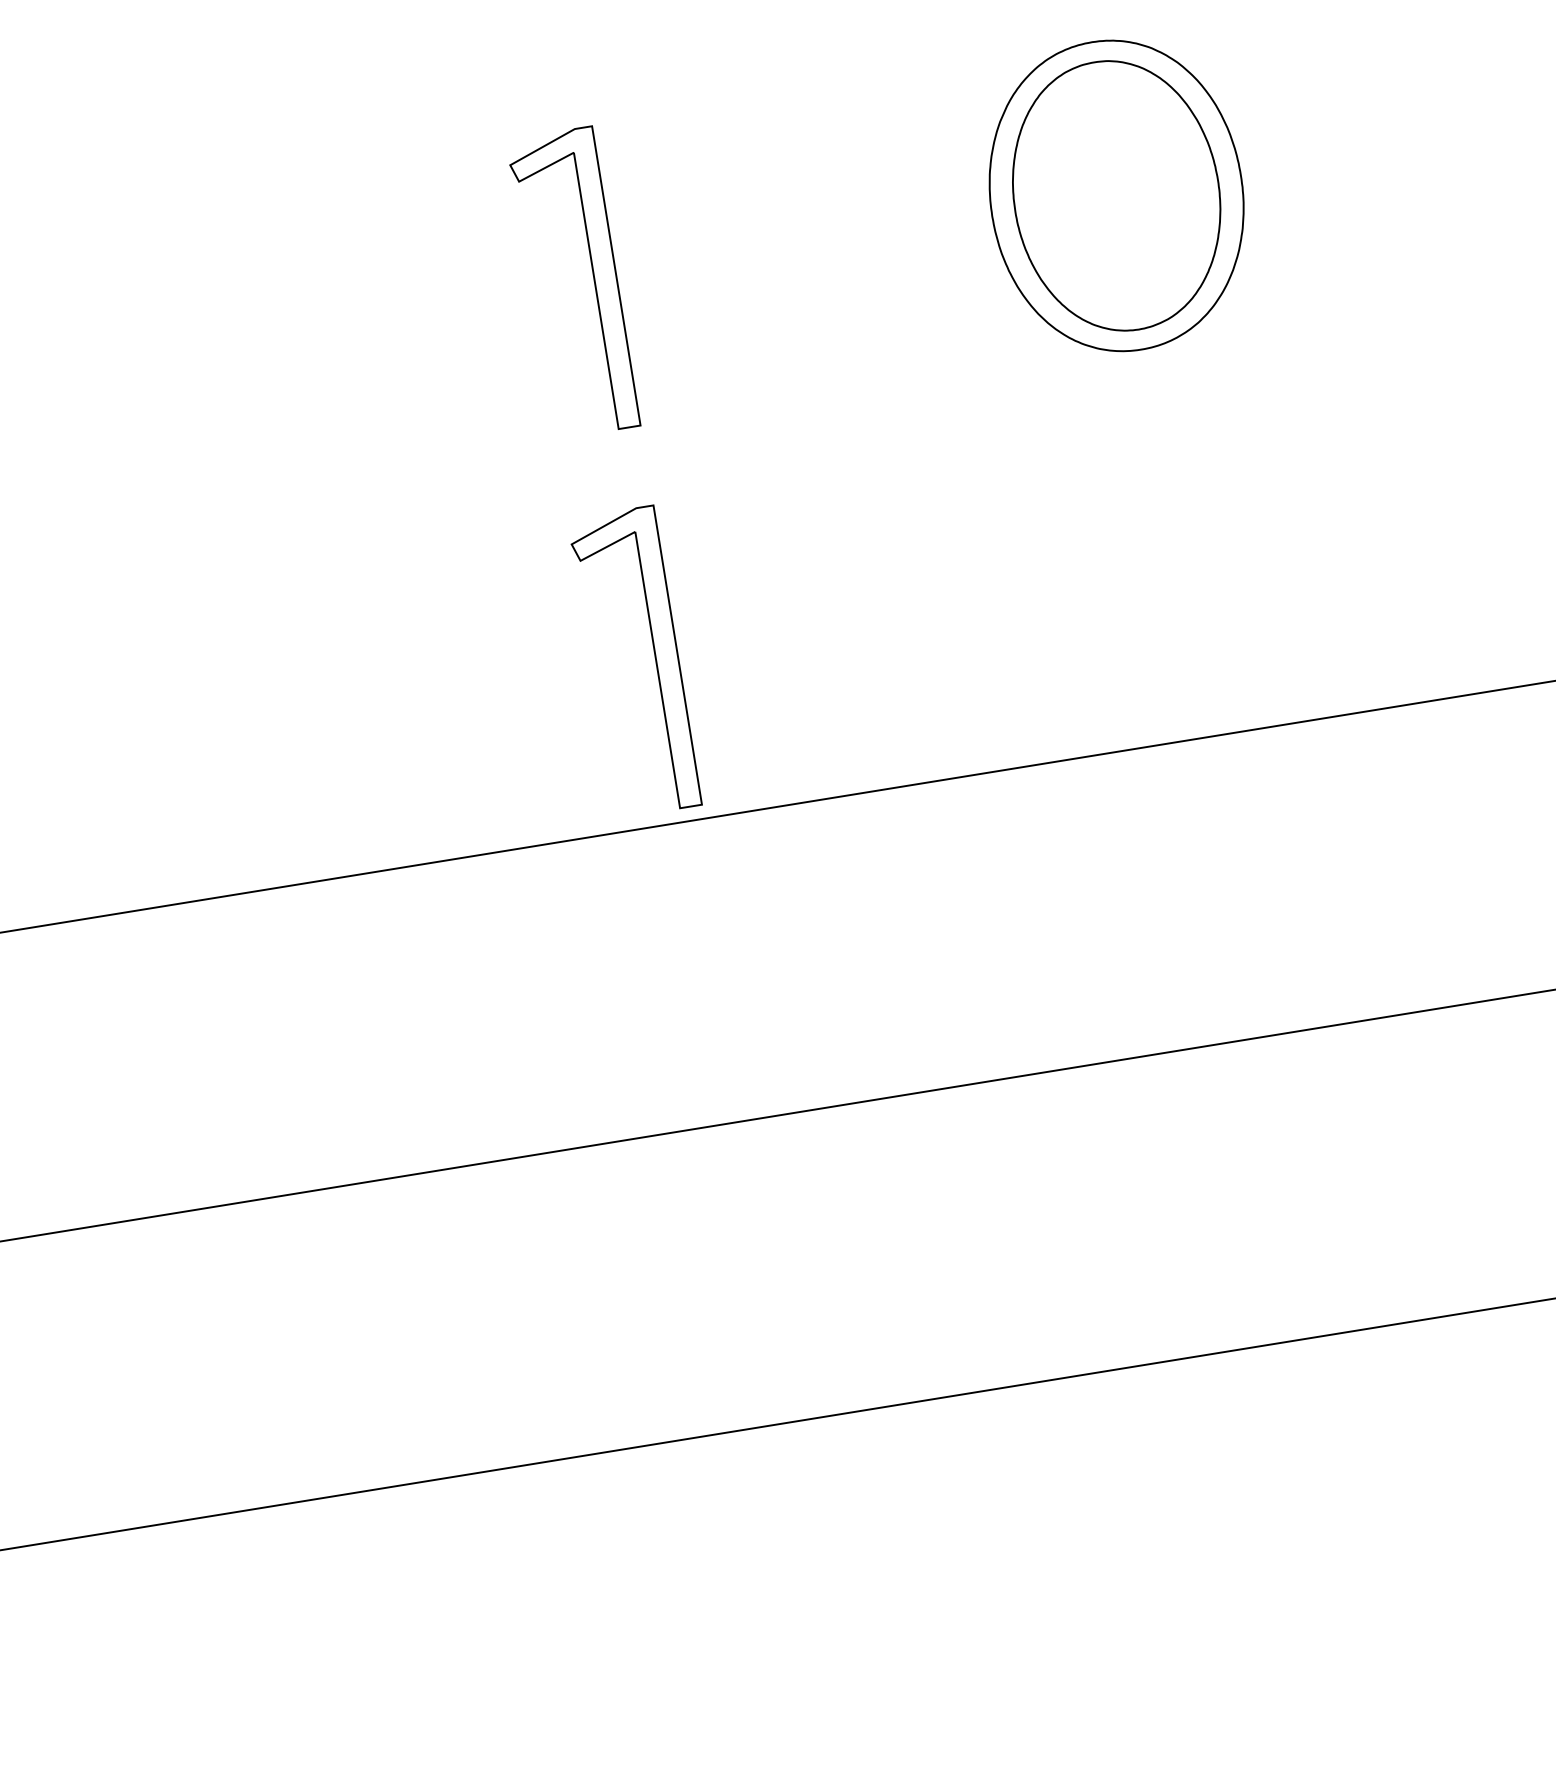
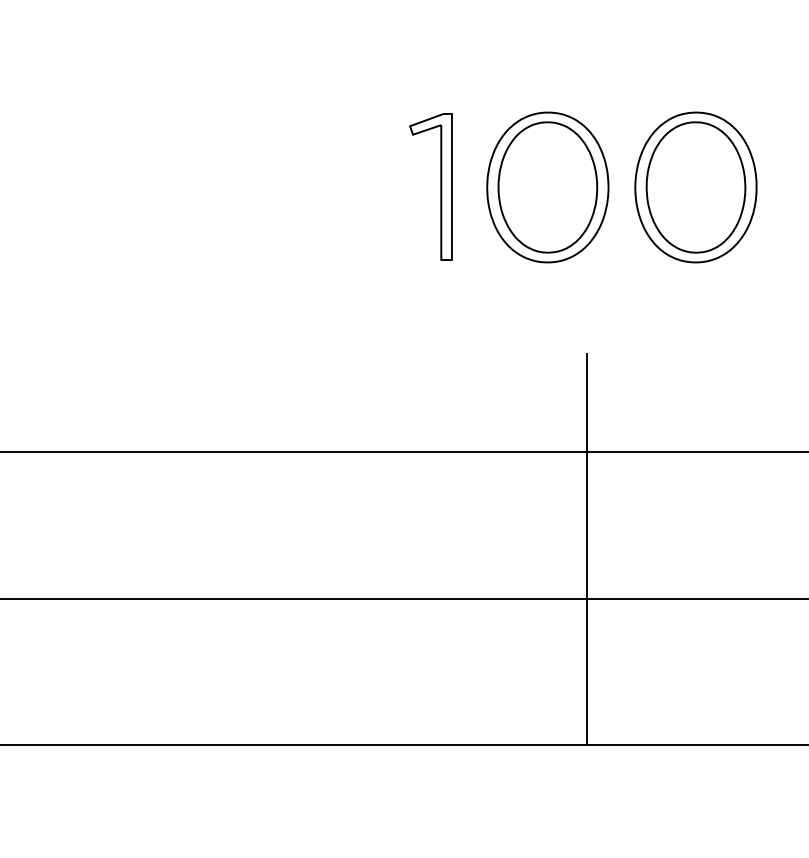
part: (812, 245) -> (547, 187), added
part: (654, 657) -> (440, 371), removed
line: (1012, 974) -> (586, 549), added

